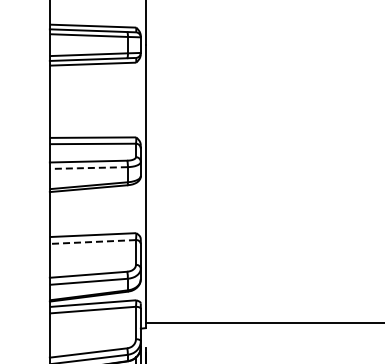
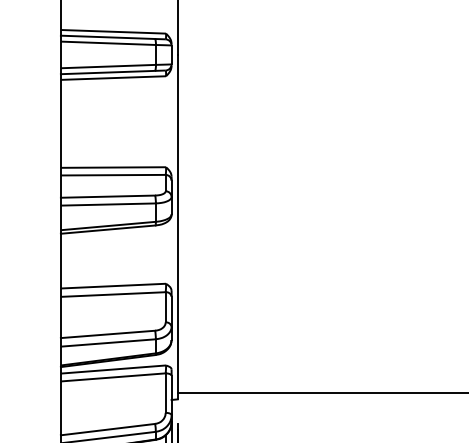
line: (87, 168) -> (106, 205), dashed -> solid
line: (93, 241) -> (114, 293), dashed -> solid

